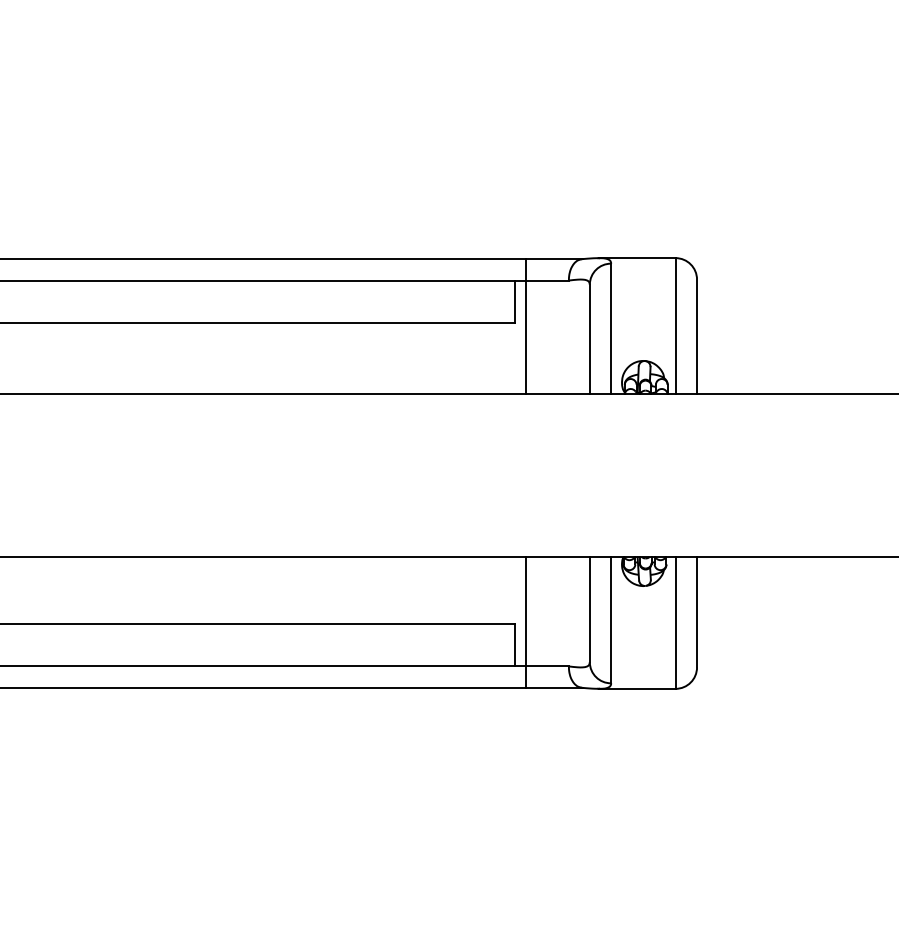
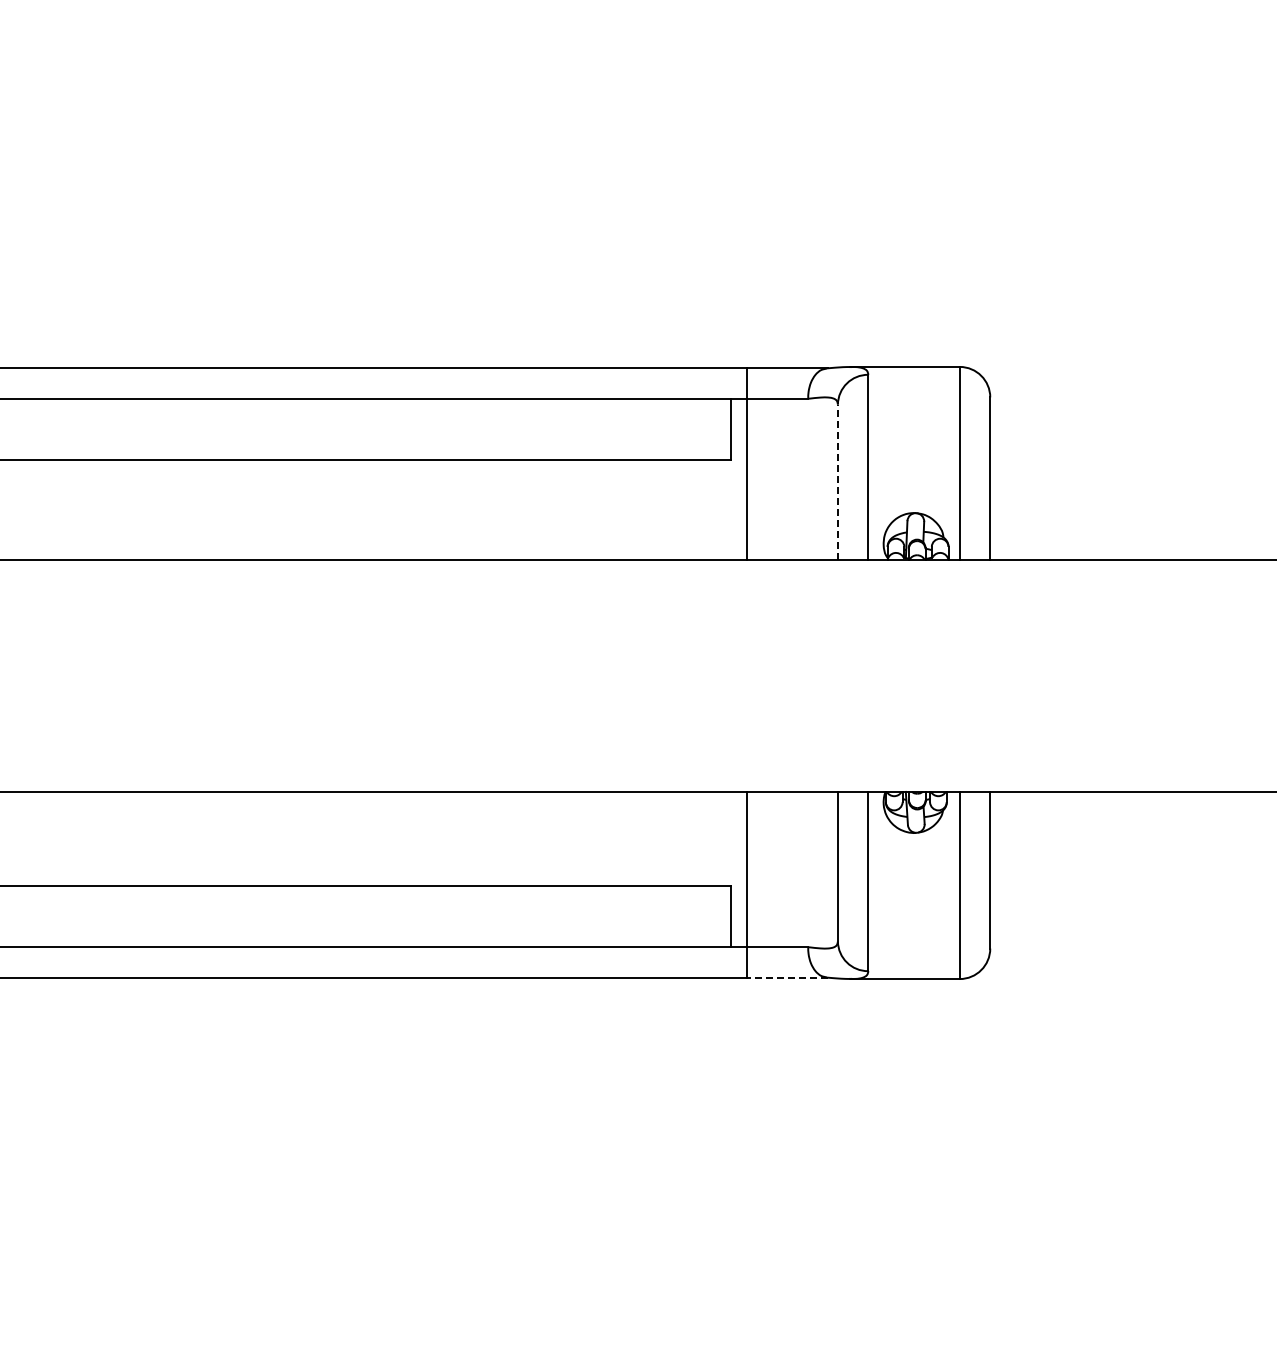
line: (589, 339) -> (837, 482), solid -> dashed
line: (554, 687) -> (787, 977), solid -> dashed

